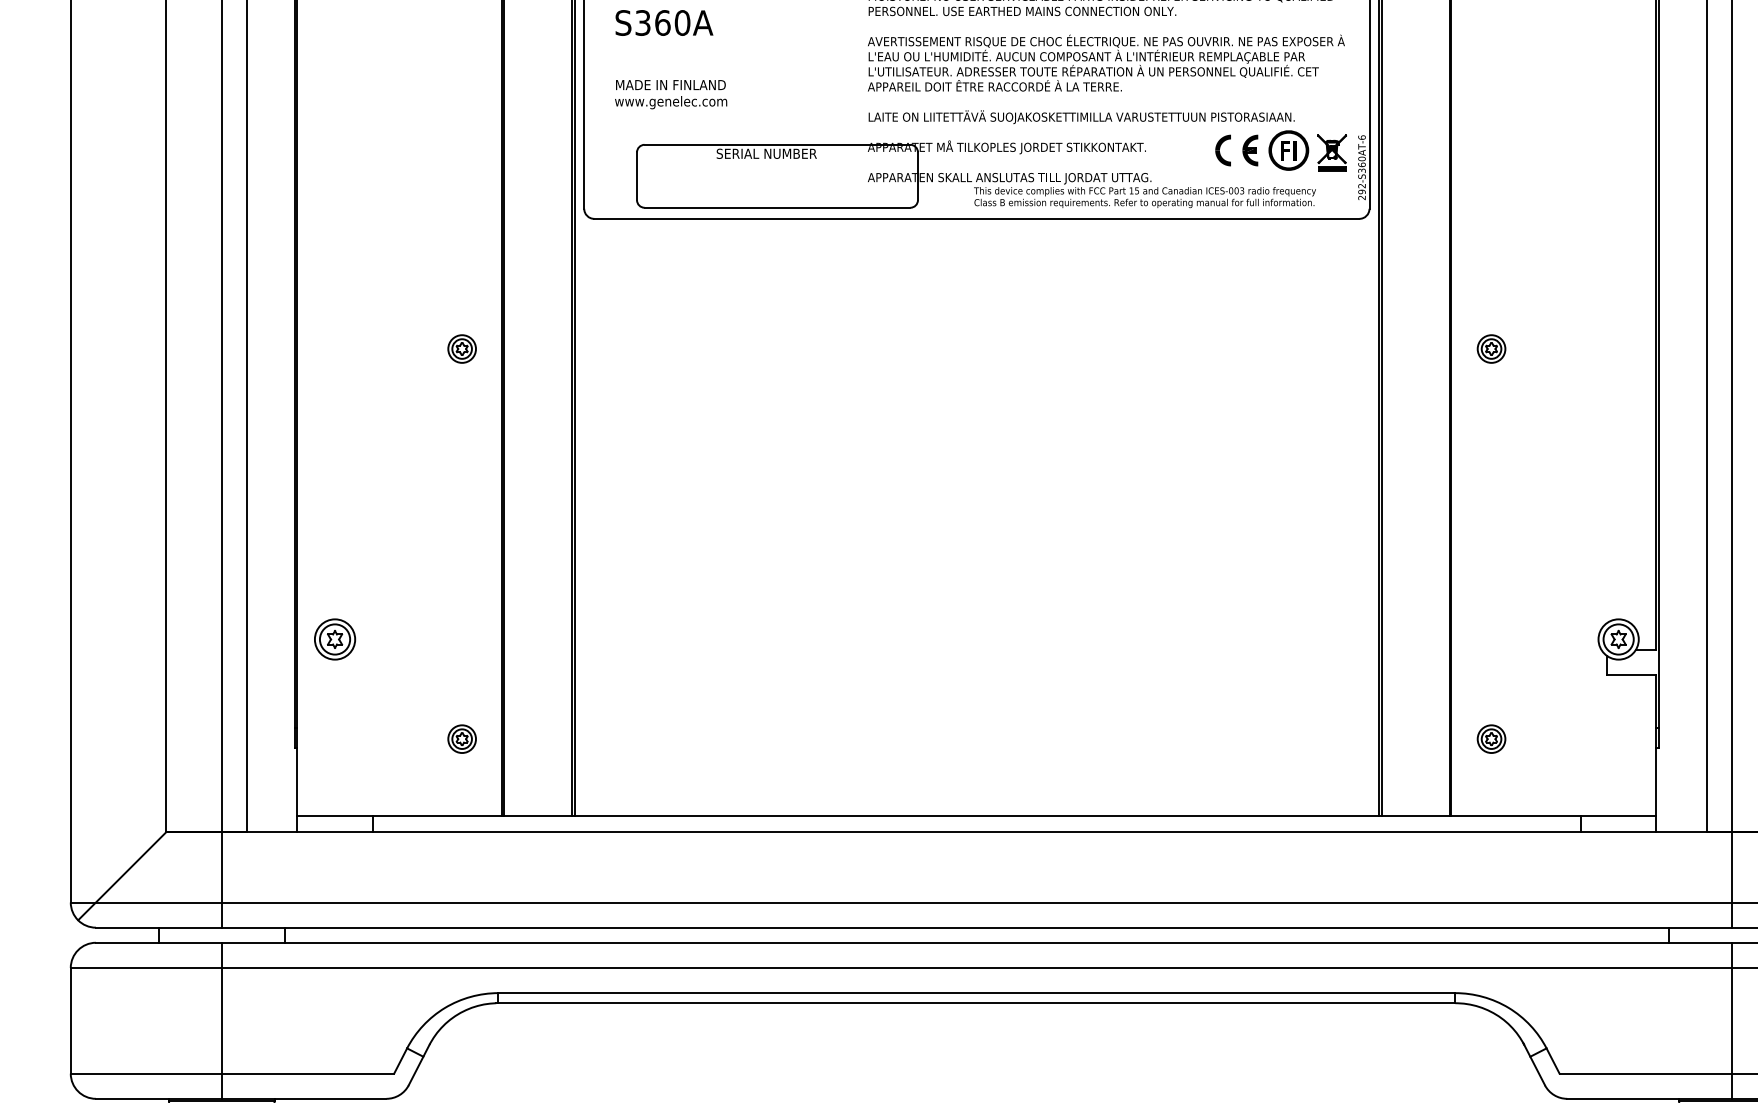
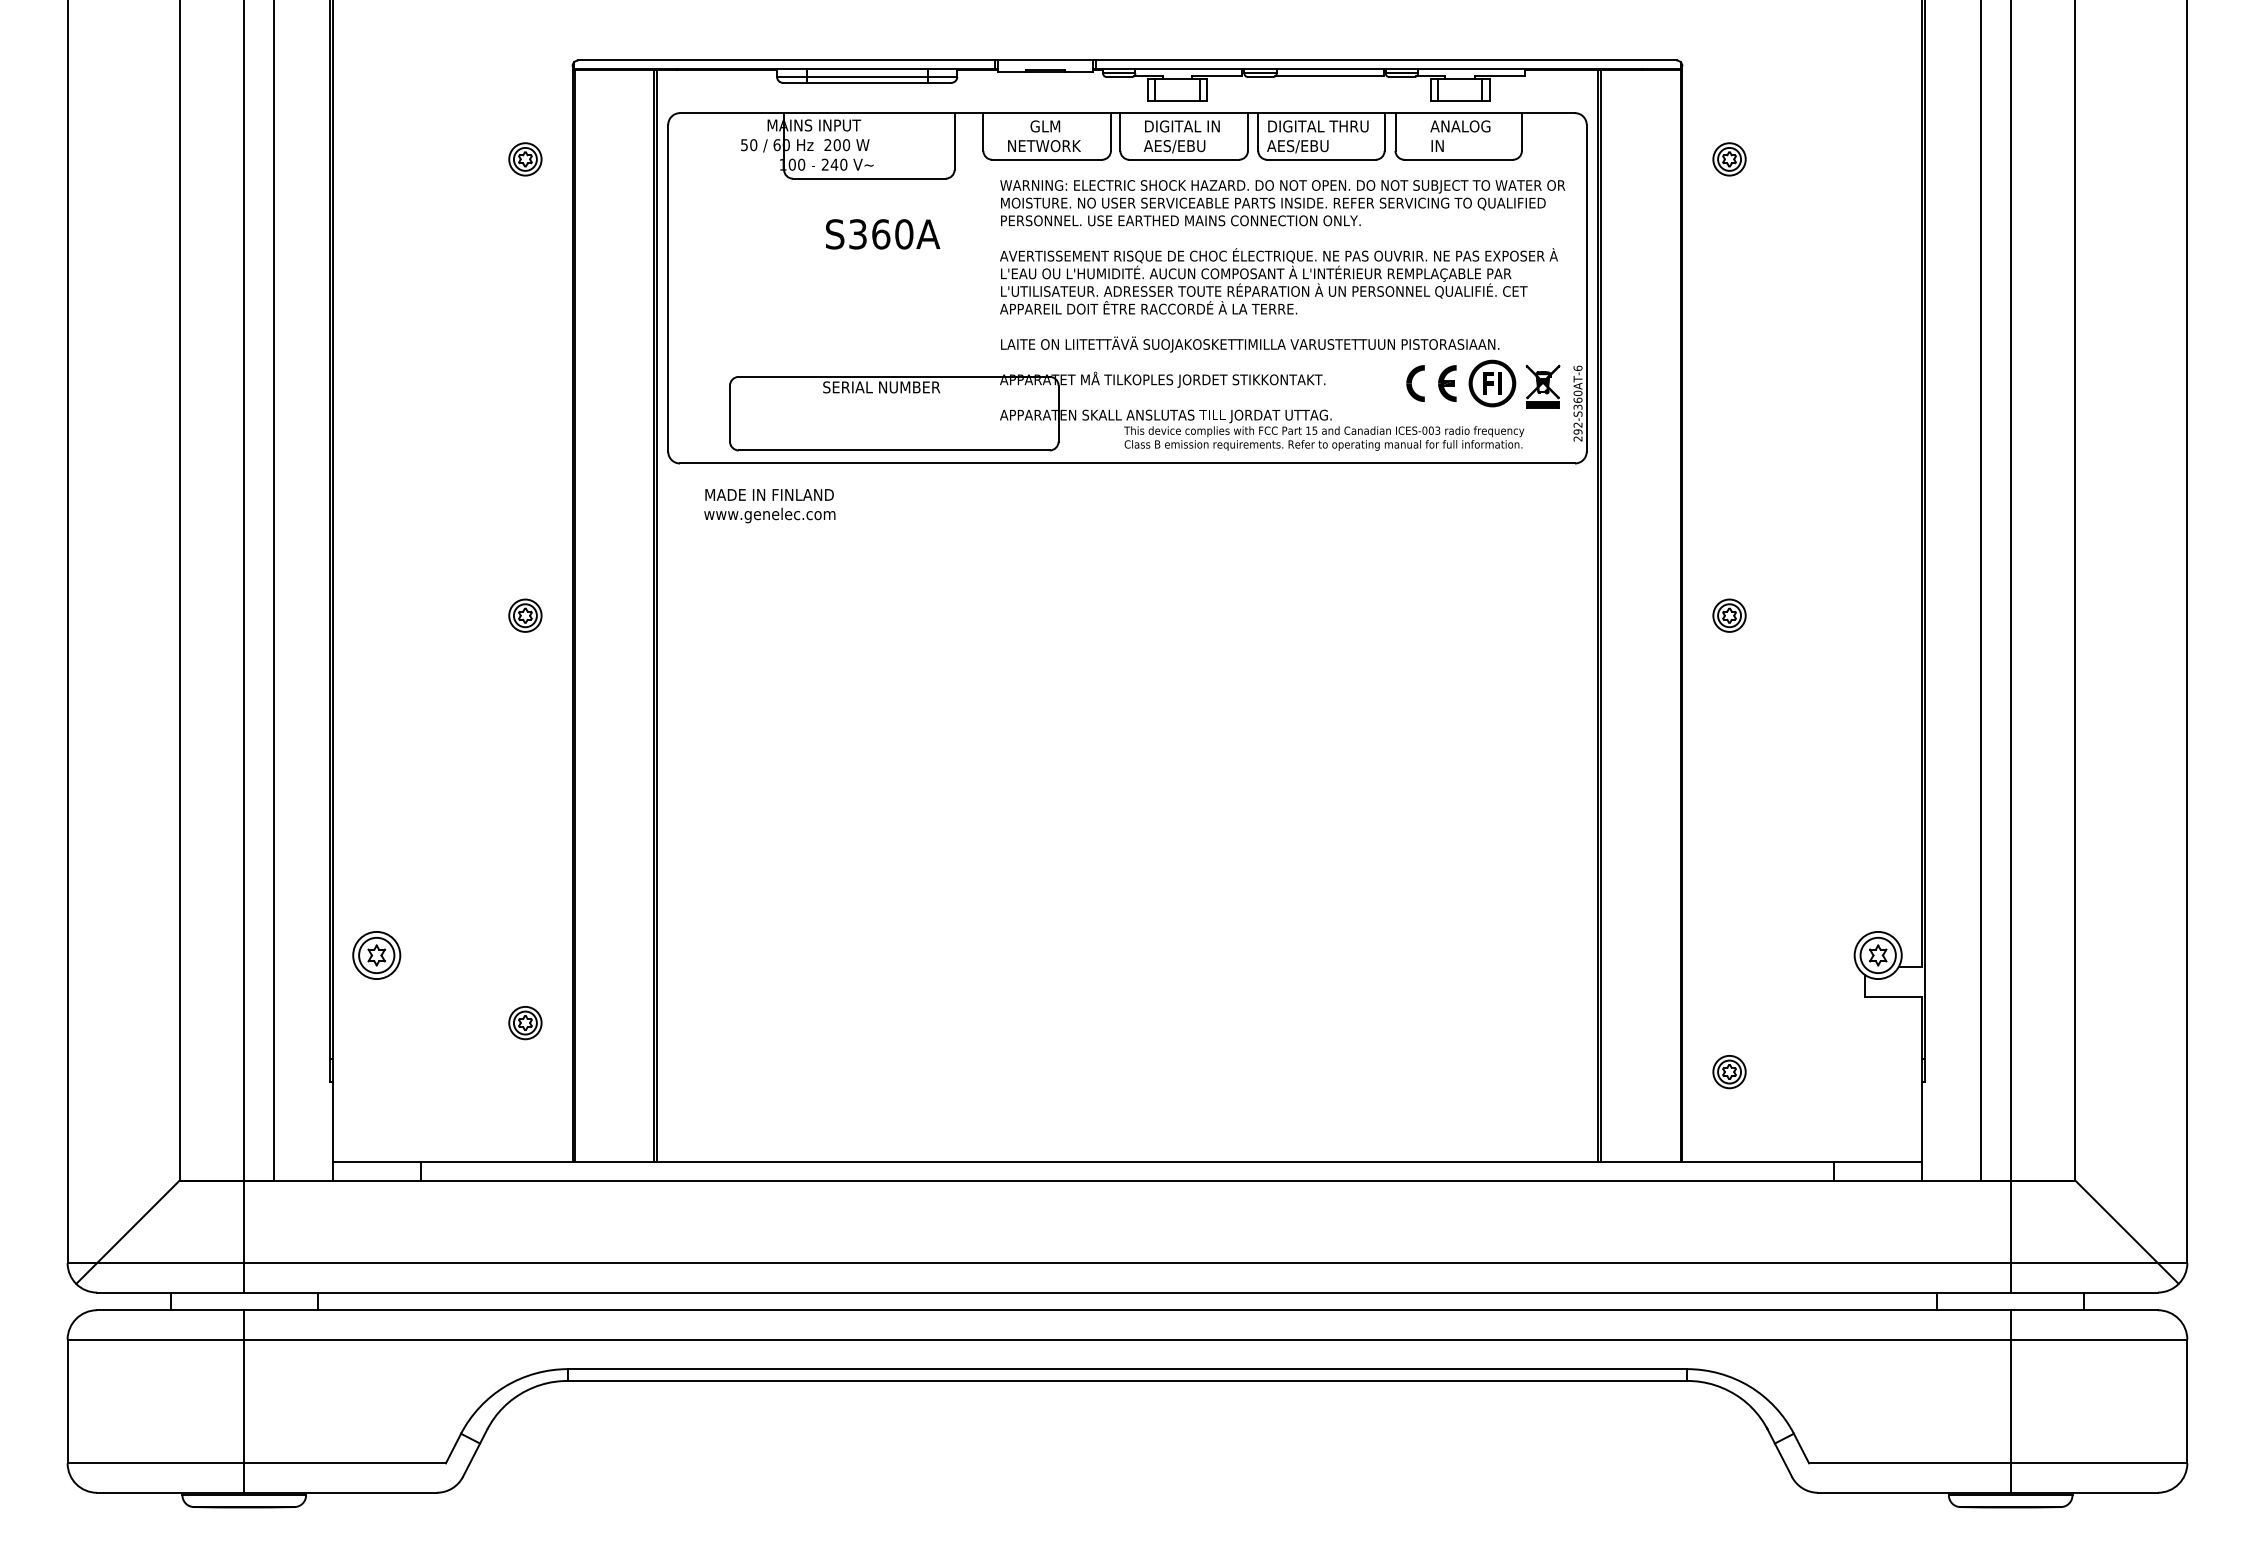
text: (664, 23) -> (883, 234), moved
text: (670, 94) -> (769, 506), moved
part: (462, 739) -> (525, 1023), moved

